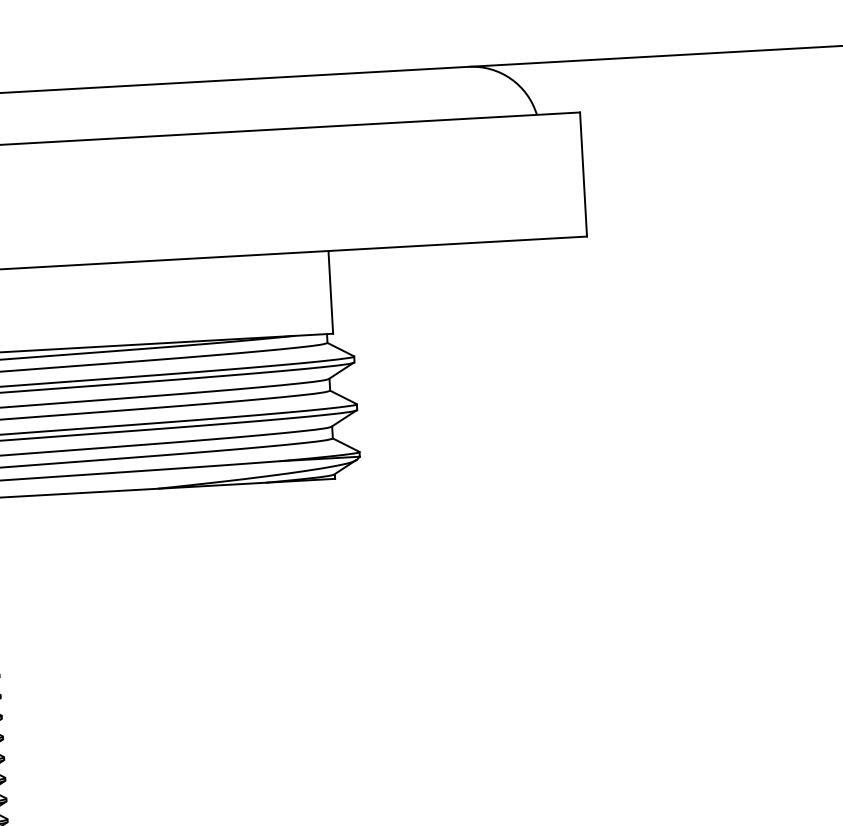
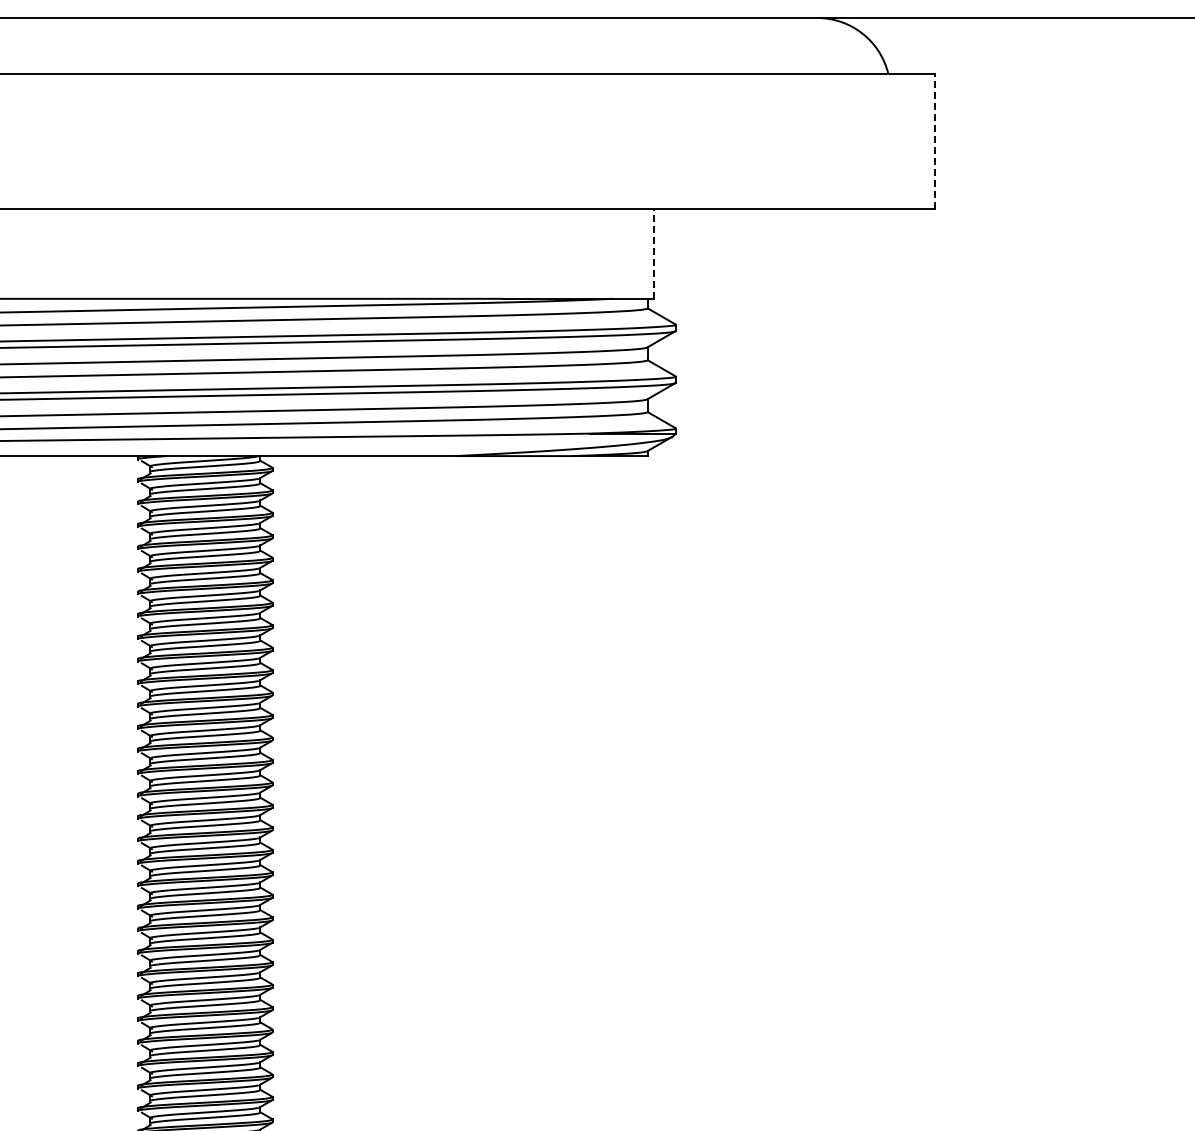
line: (583, 174) -> (935, 141), solid -> dashed
line: (330, 292) -> (654, 253), solid -> dashed

